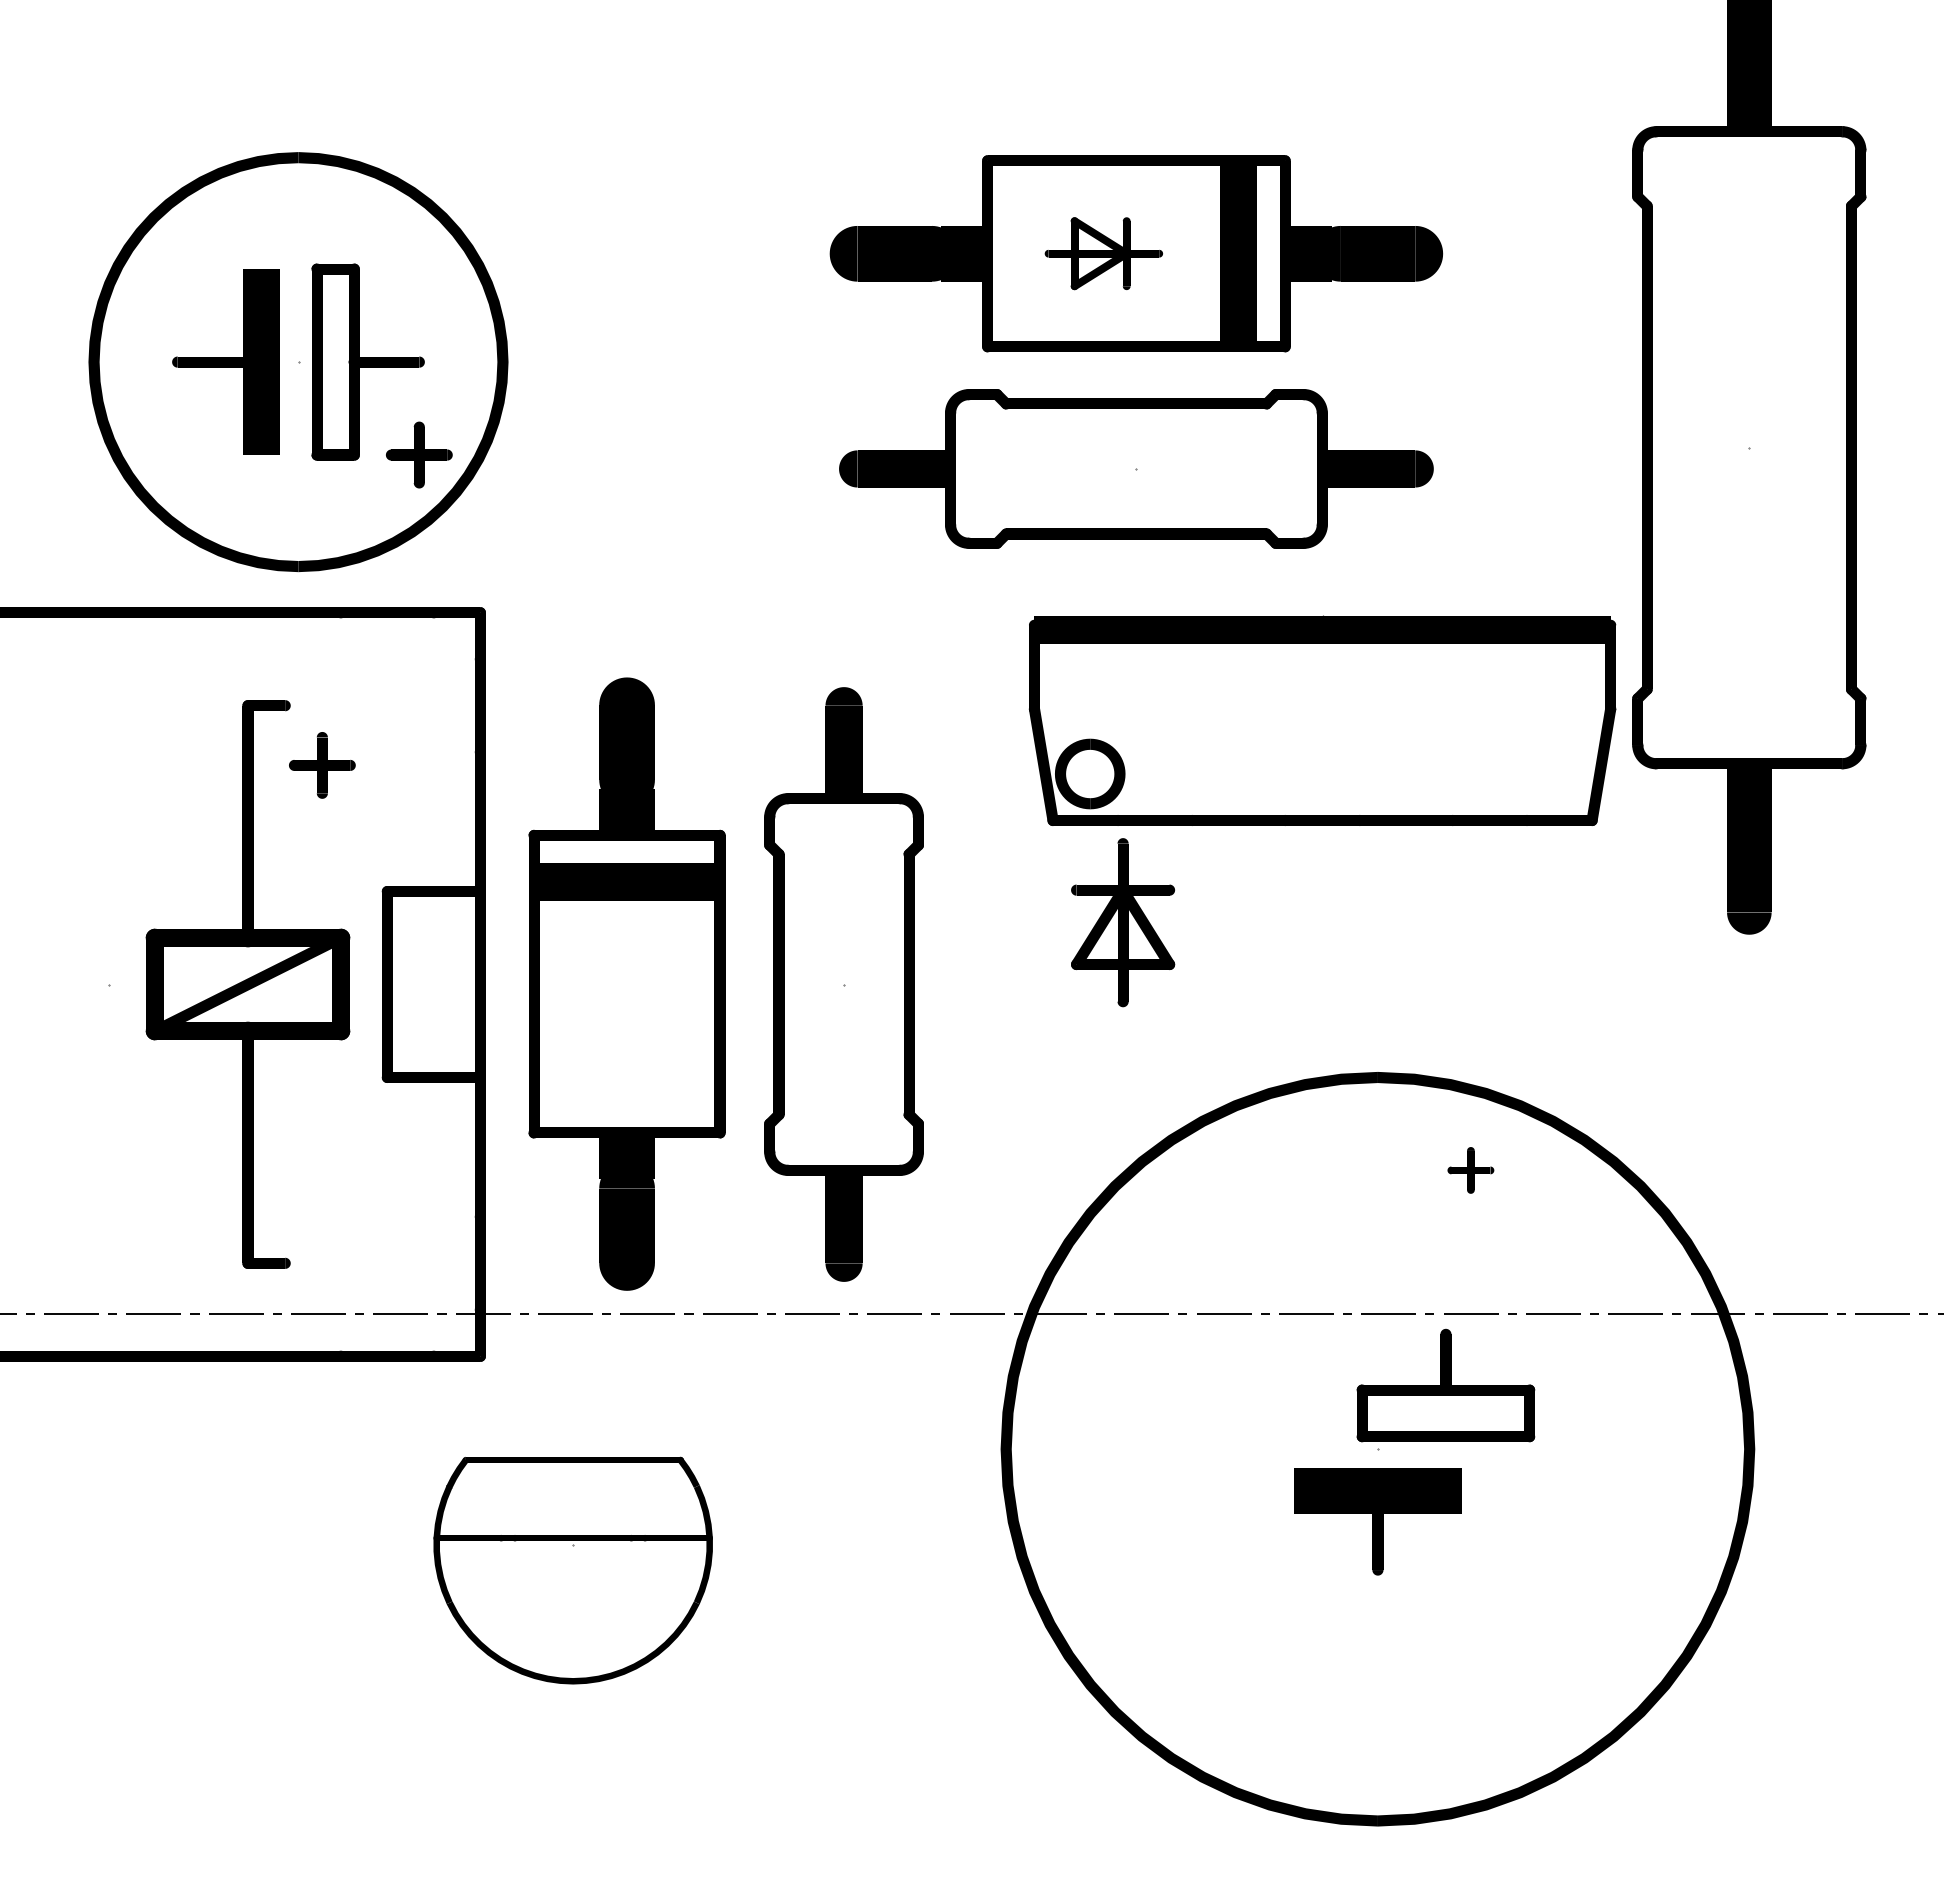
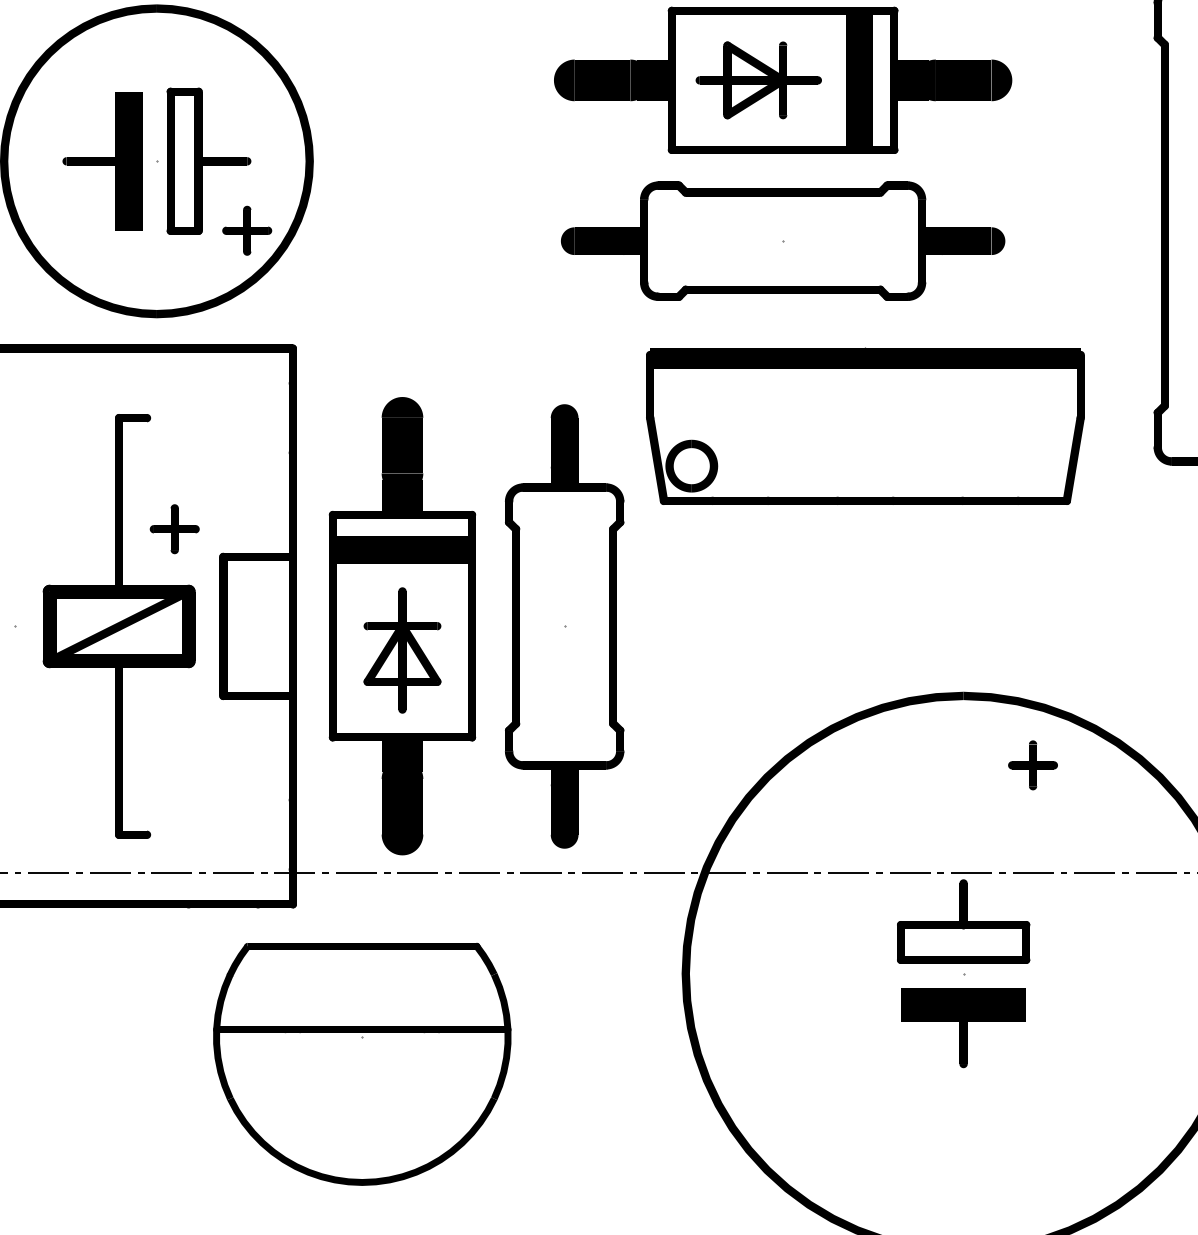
part: (1103, 253) -> (758, 80), size x1.43
part: (1322, 720) -> (865, 426), moved
part: (322, 765) -> (174, 529), moved
part: (1123, 922) -> (402, 650), moved
part: (1470, 1170) -> (1032, 765), size x1.43
part: (1445, 1385) -> (963, 921), moved
part: (572, 1570) -> (361, 1064), size x1.43

